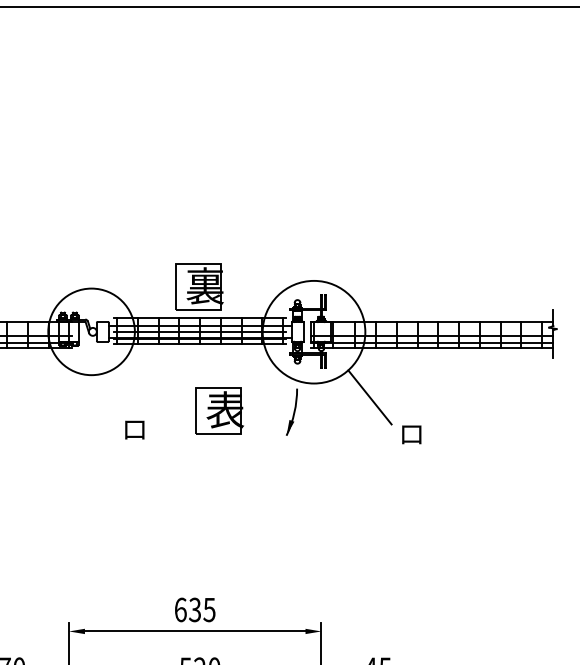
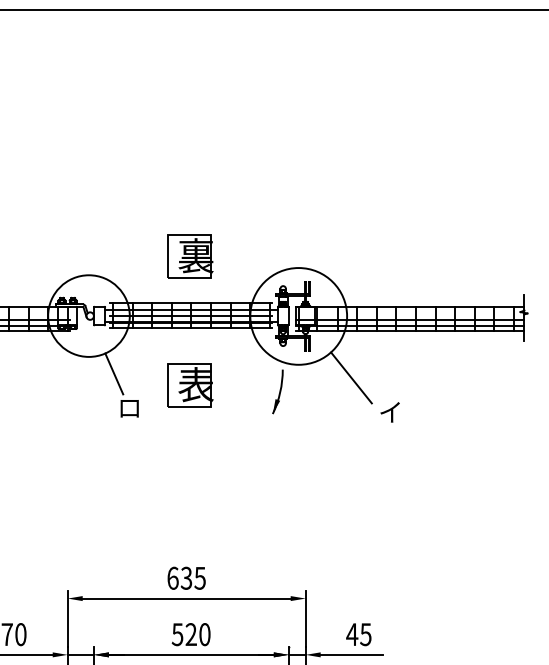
part: (199, 286) -> (190, 256), moved
line: (118, 392) -> (114, 373), added
part: (219, 410) -> (190, 385), moved
text: (410, 434) -> (389, 412), ロ -> イ

